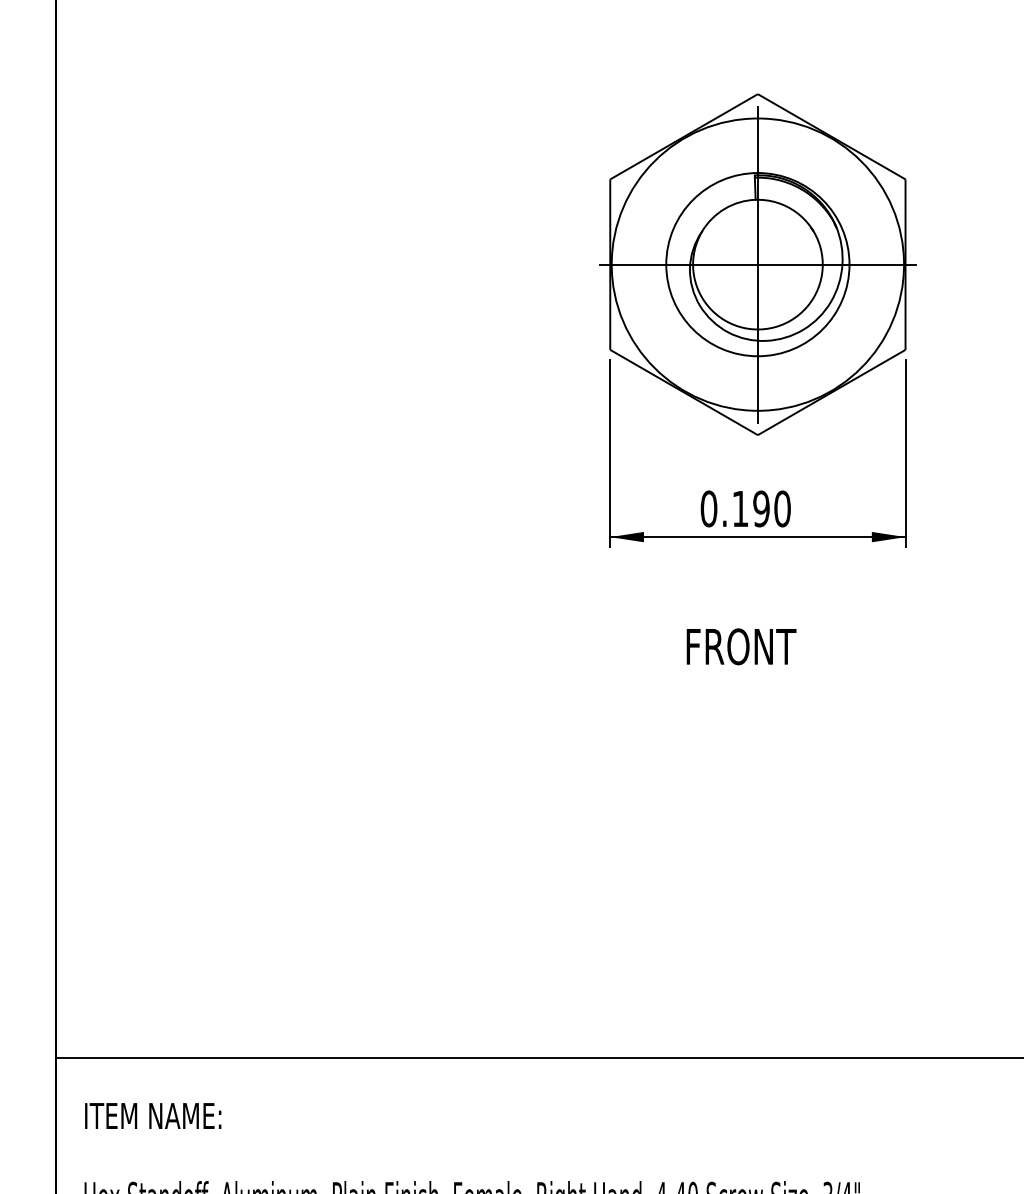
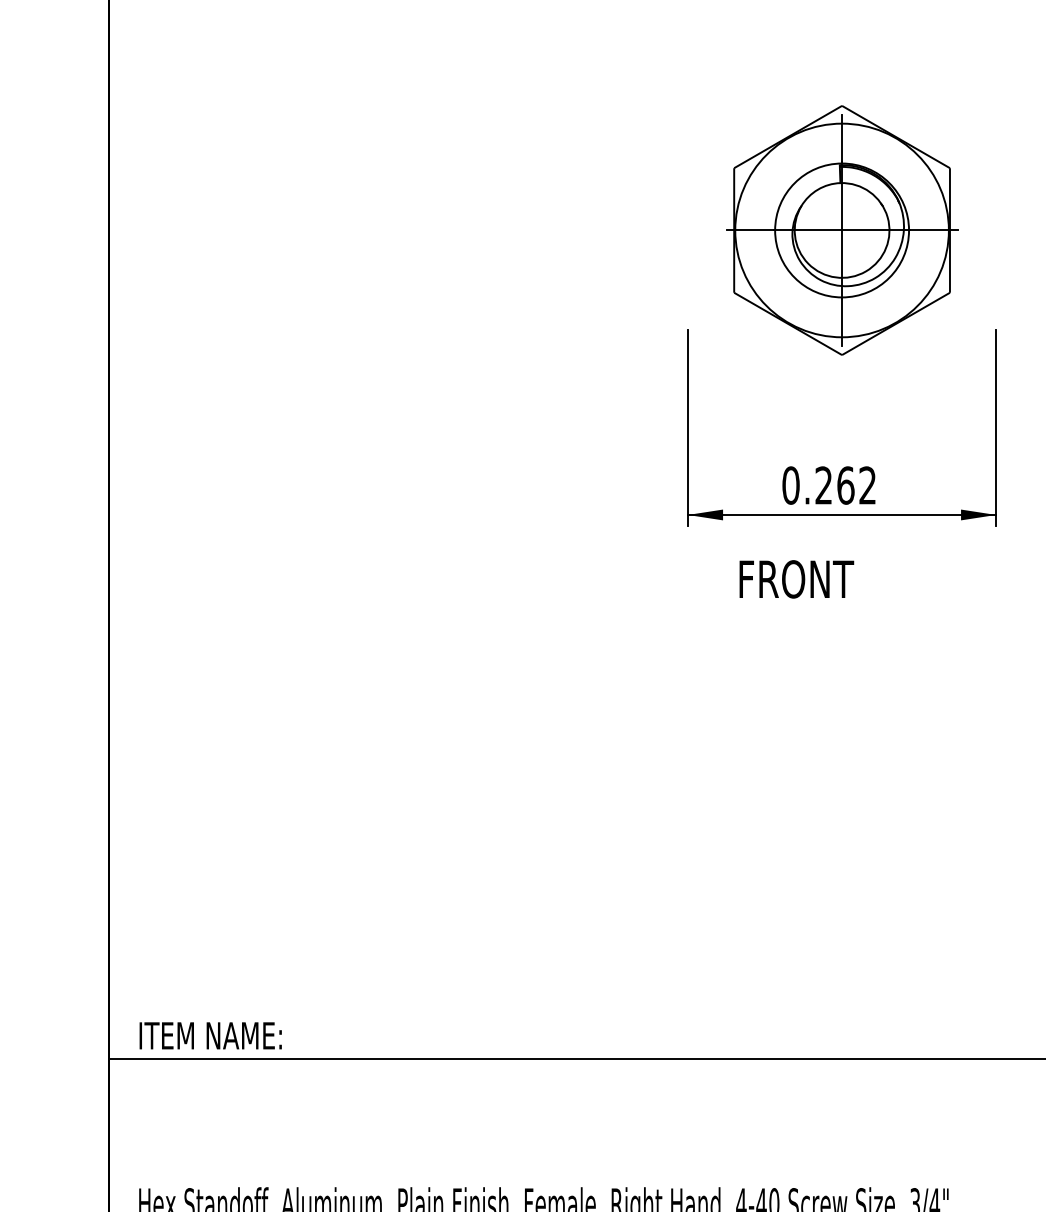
part: (757, 264) -> (841, 230), size x0.7
text: (761, 508) -> (845, 485), 0.190 -> 0.262
text: (741, 646) -> (796, 579), moved
text: (153, 1115) -> (211, 1035), moved

